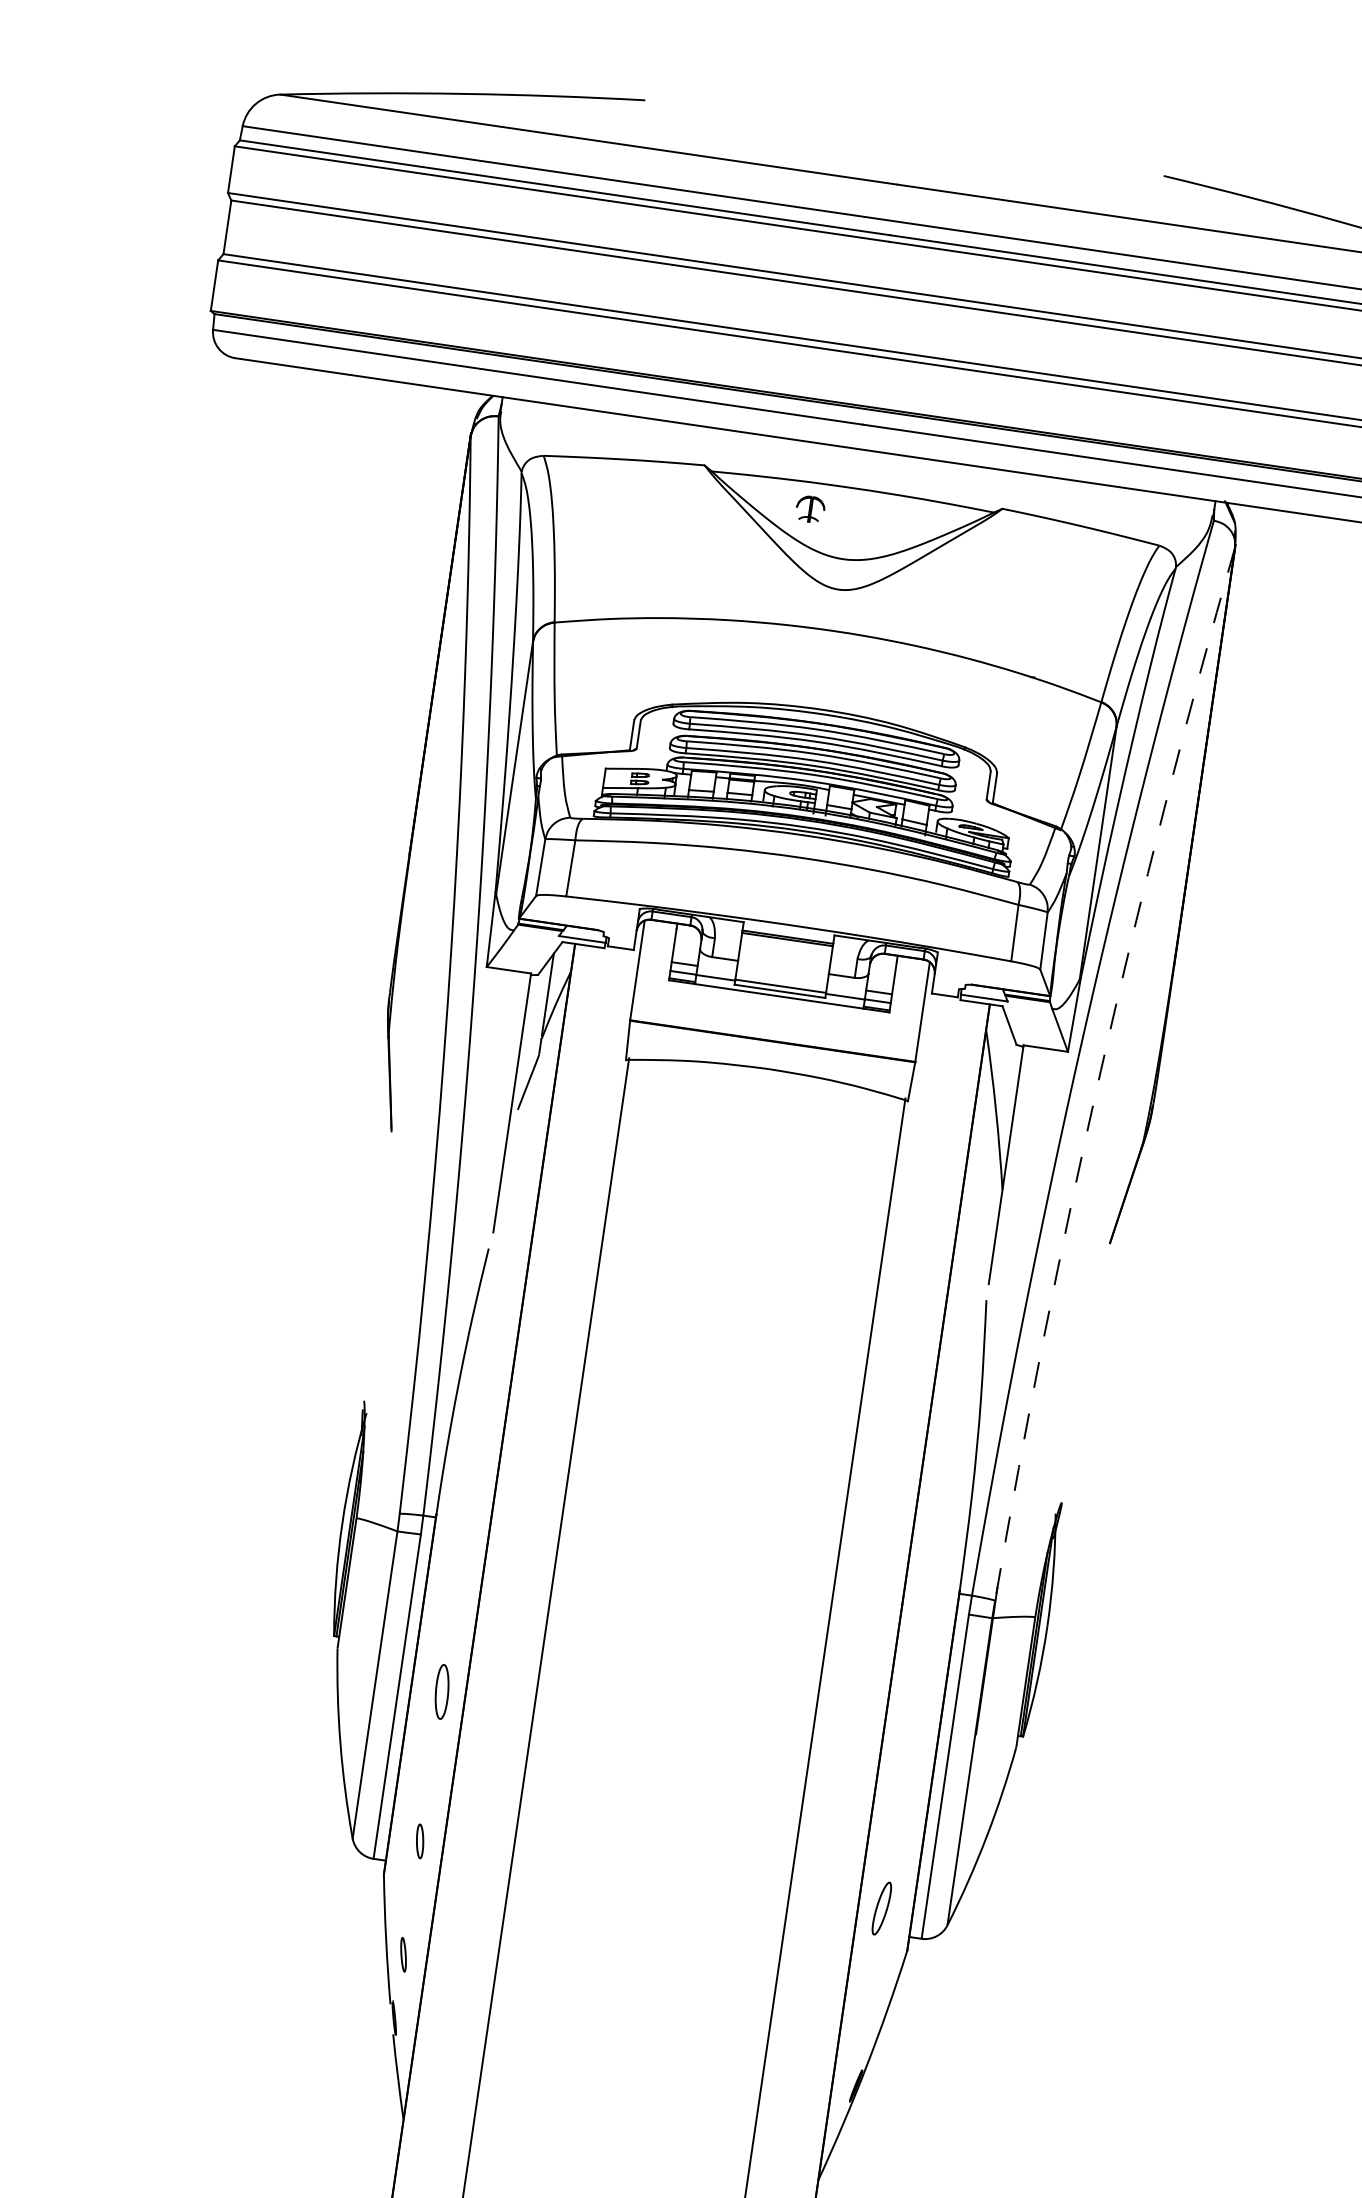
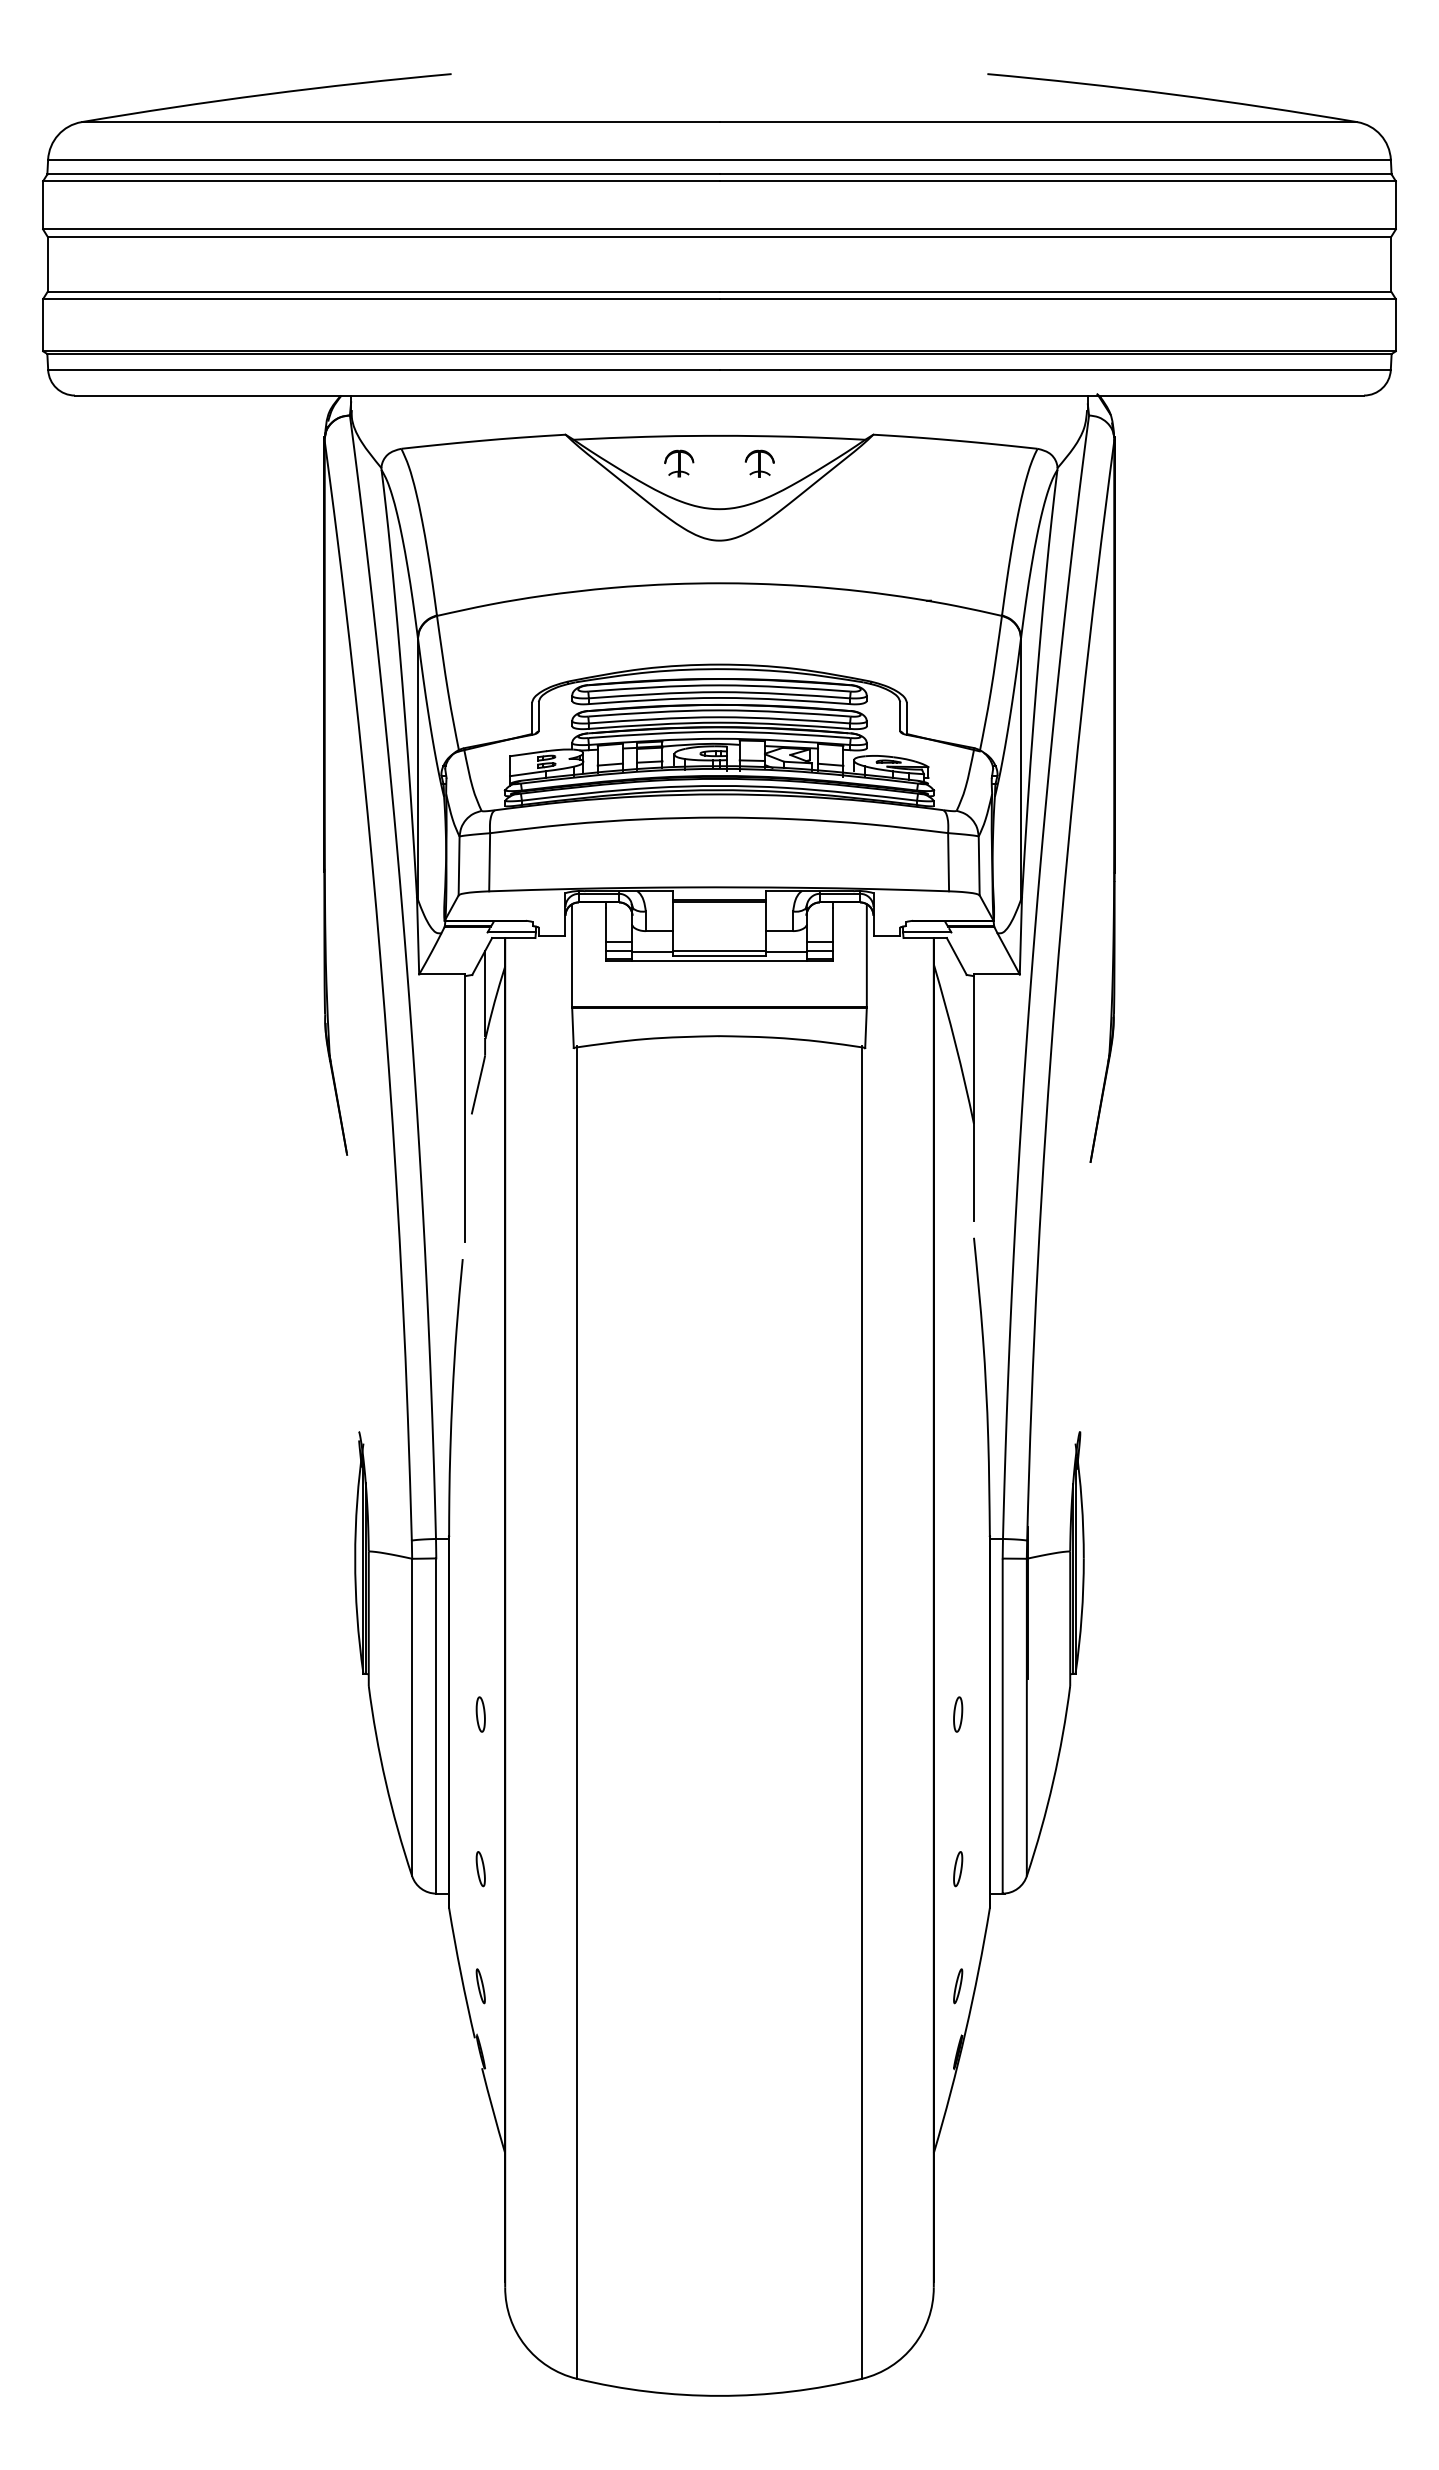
part: (888, 520) -> (759, 463), added
arc: (1100, 1070) -> (1055, 988), dashed -> solid
part: (441, 1691) -> (480, 1714), size x0.62
part: (904, 1759) -> (958, 1714), added
part: (882, 1909) -> (958, 1869), size x0.62
part: (865, 2022) -> (958, 1986), added

